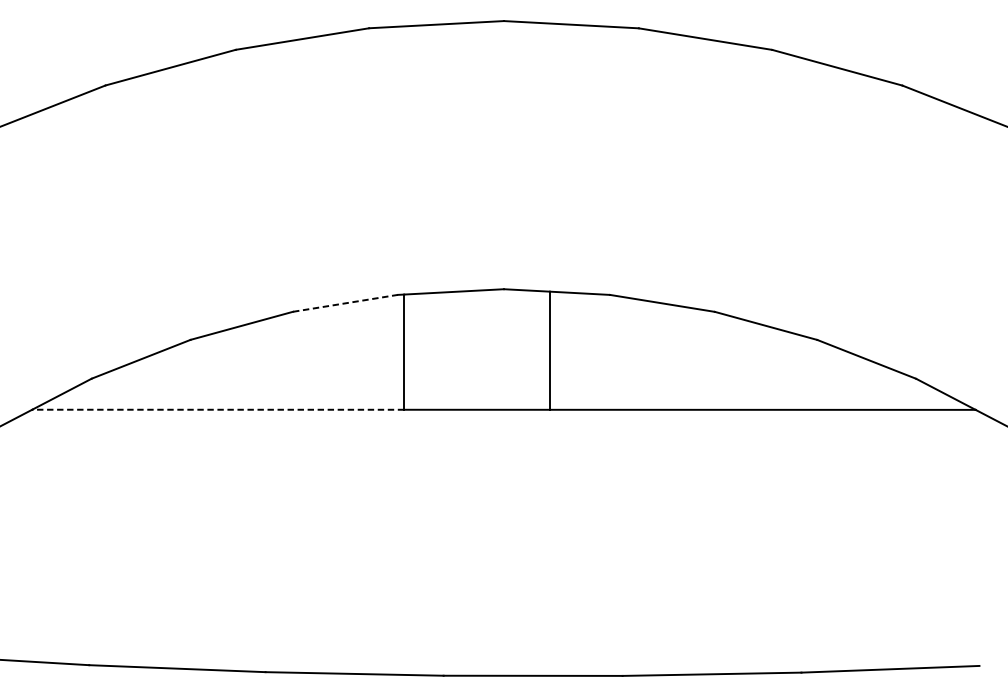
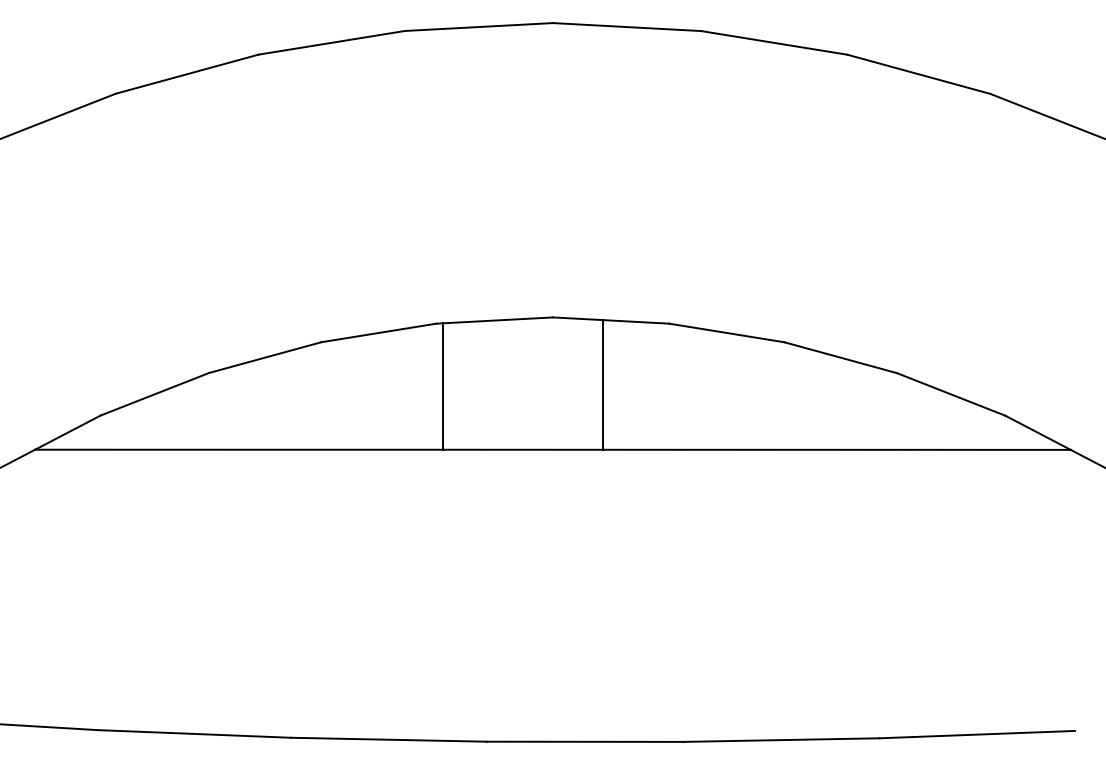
line: (345, 302) -> (379, 332), dashed -> solid
line: (217, 409) -> (238, 449), dashed -> solid

